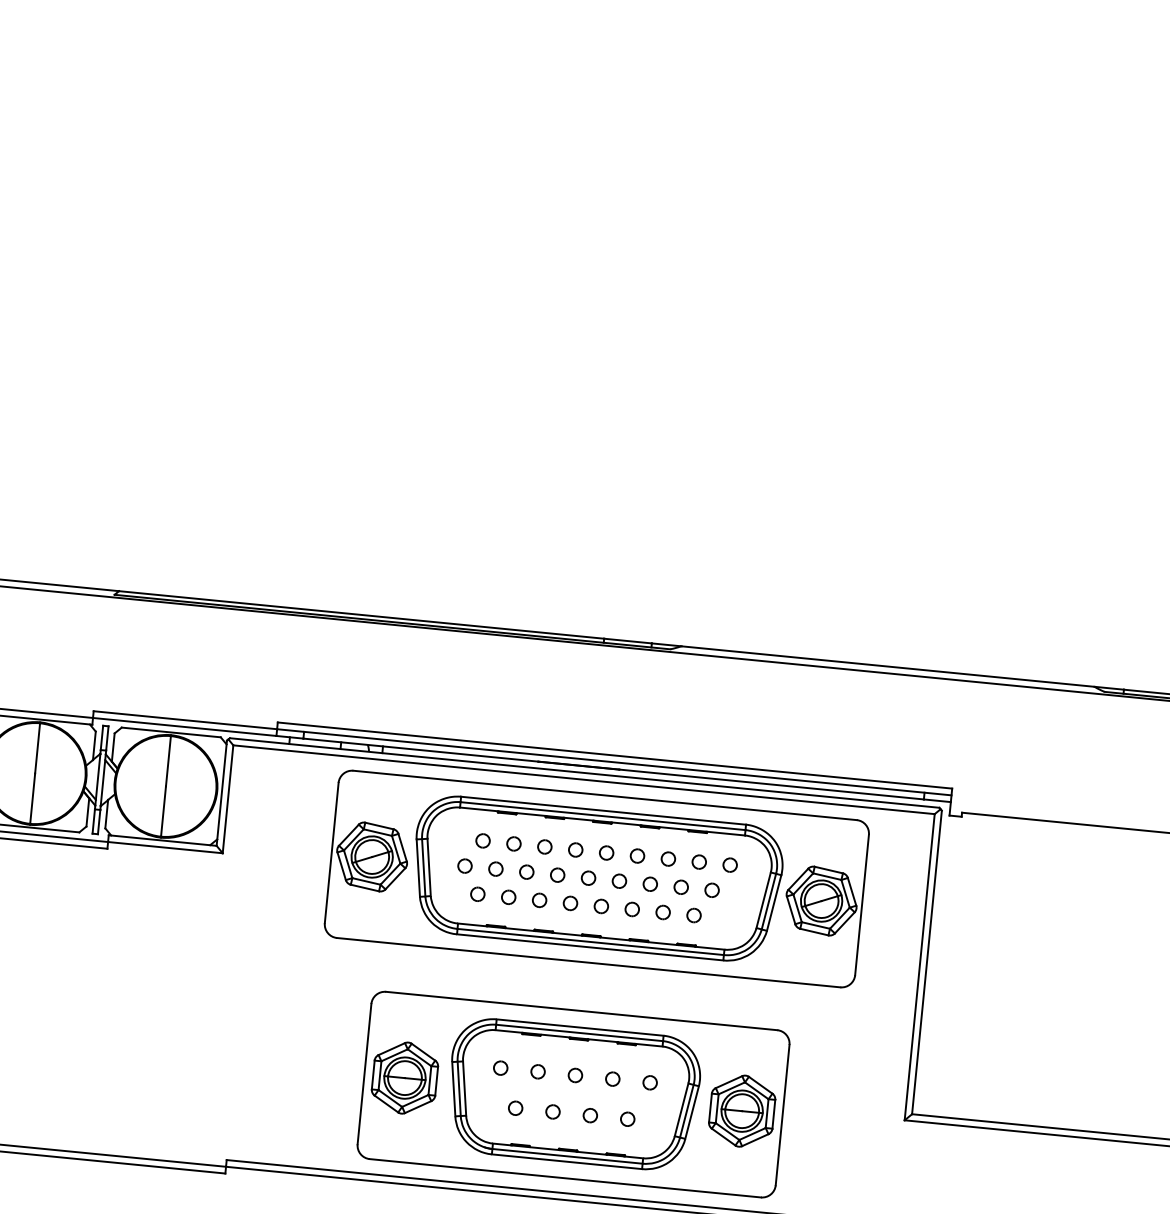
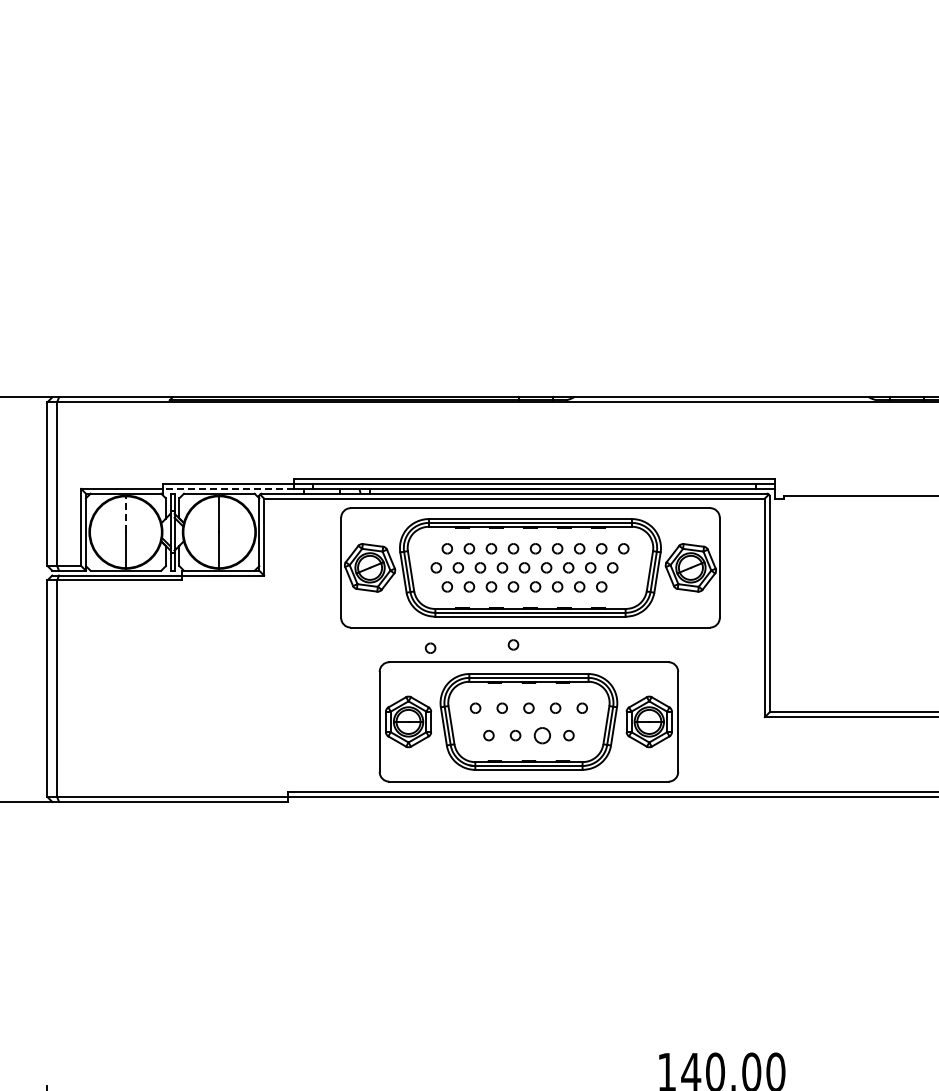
line: (184, 726) -> (228, 488), solid -> dashed
line: (36, 748) -> (125, 514), solid -> dashed
part: (445, 976) -> (430, 647), added
part: (562, 984) -> (513, 644), added
part: (589, 1115) -> (541, 735), size x1.6

